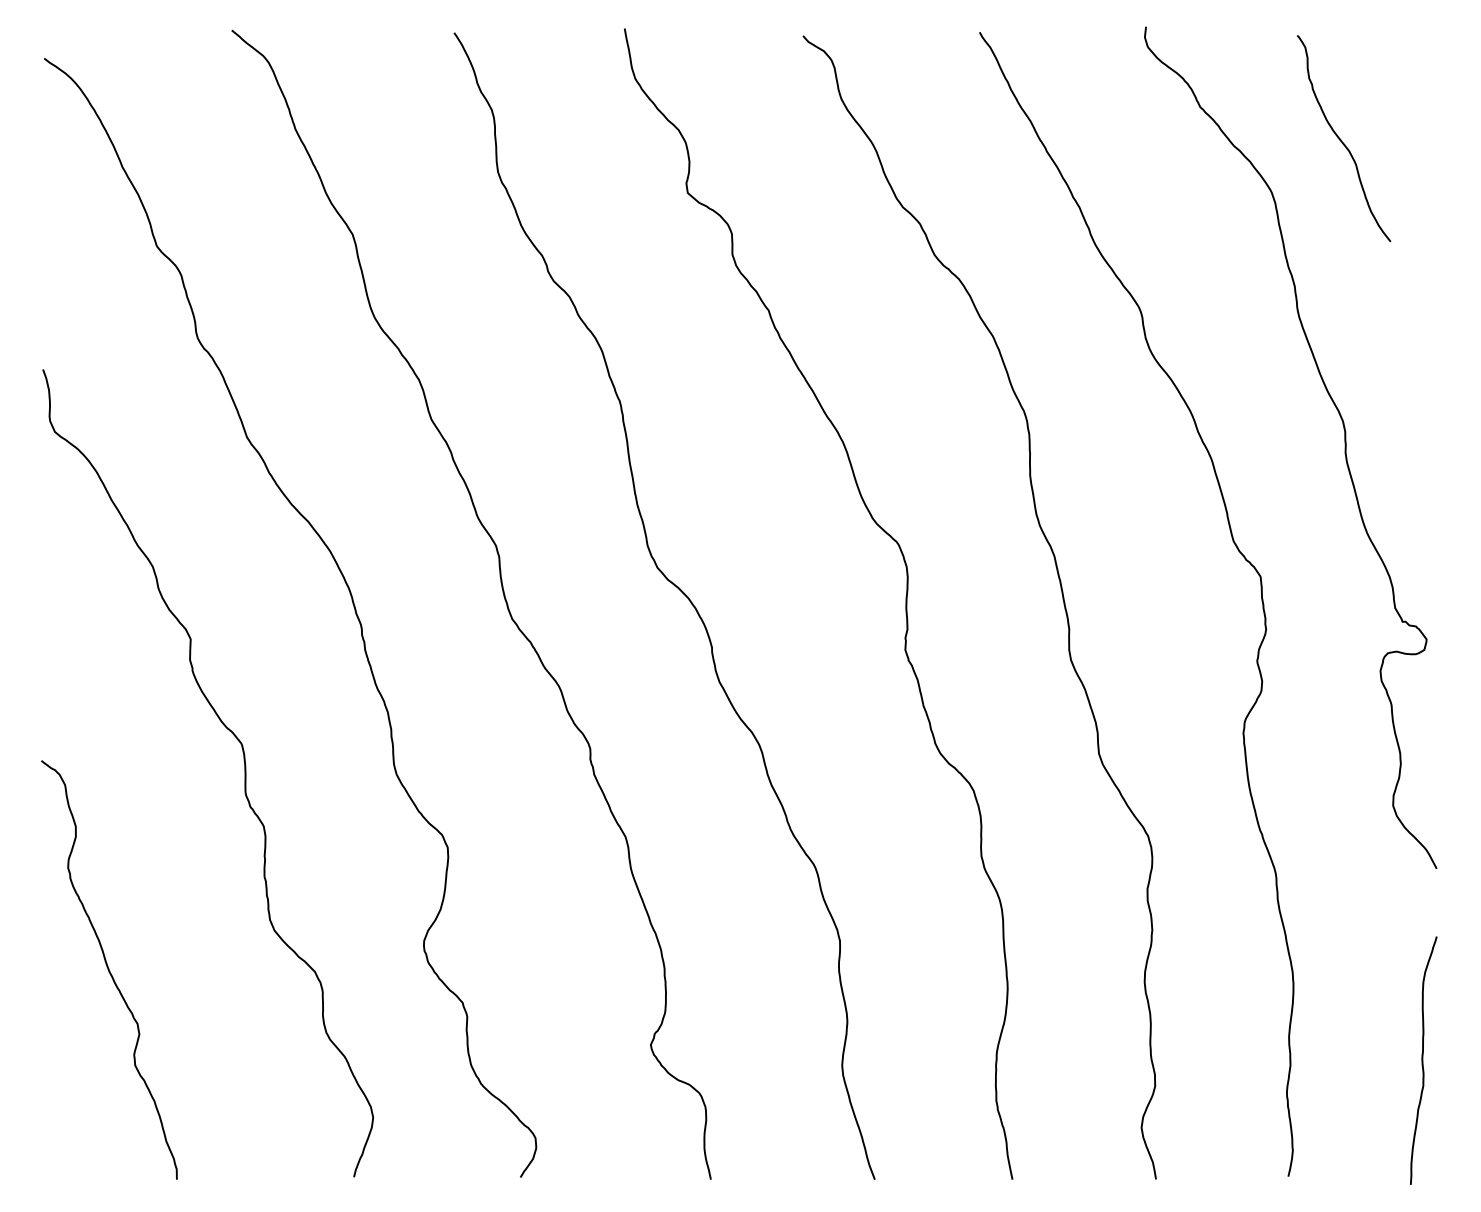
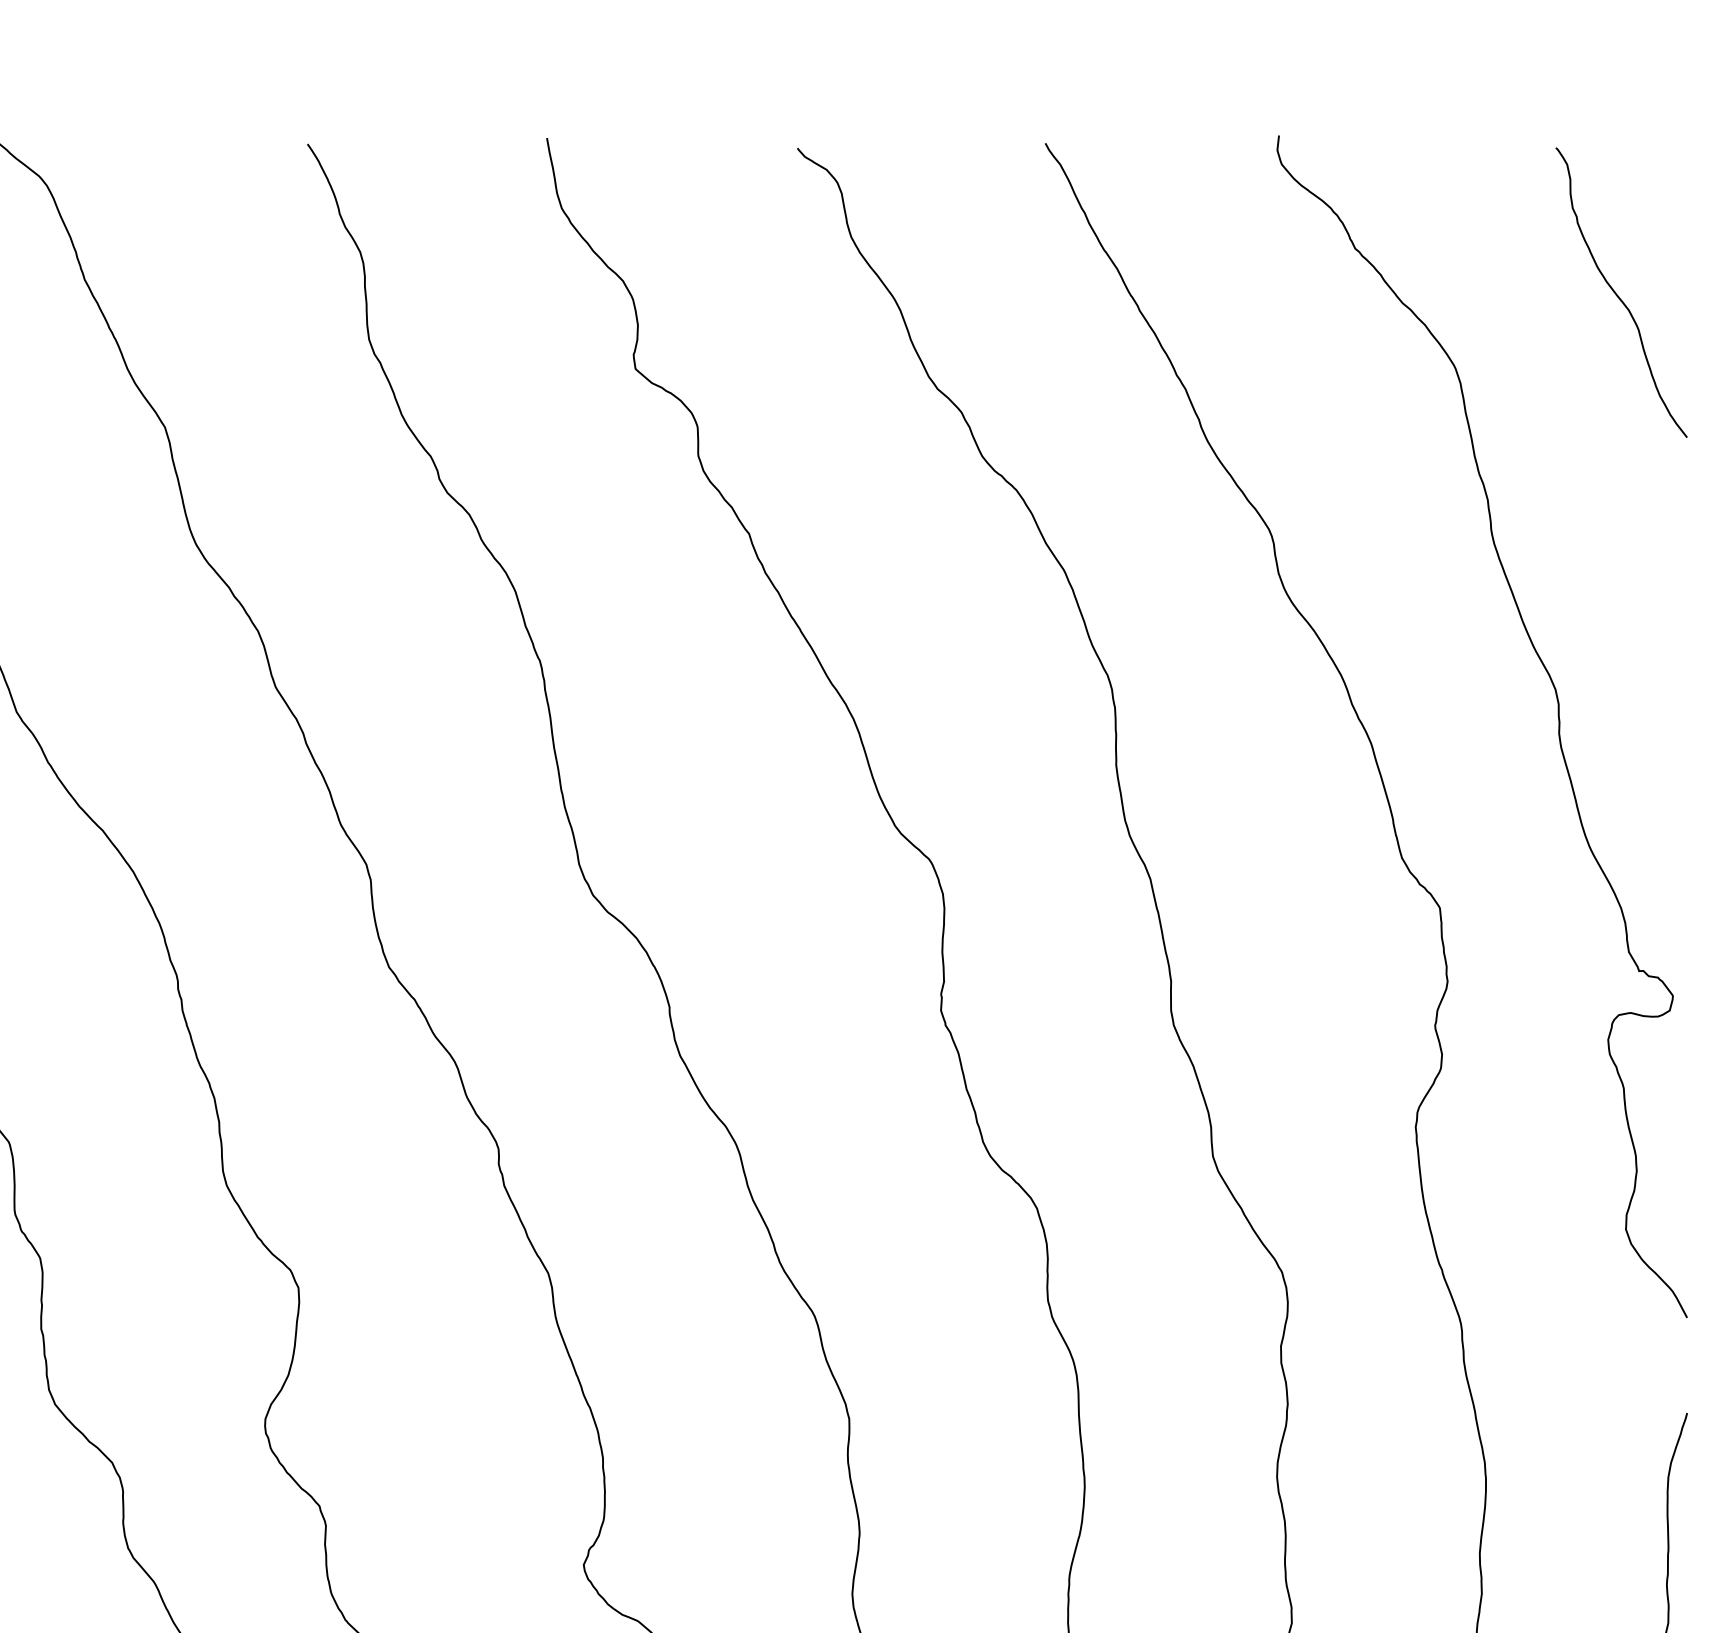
curve: (1341, 139) -> (1618, 293), moved

